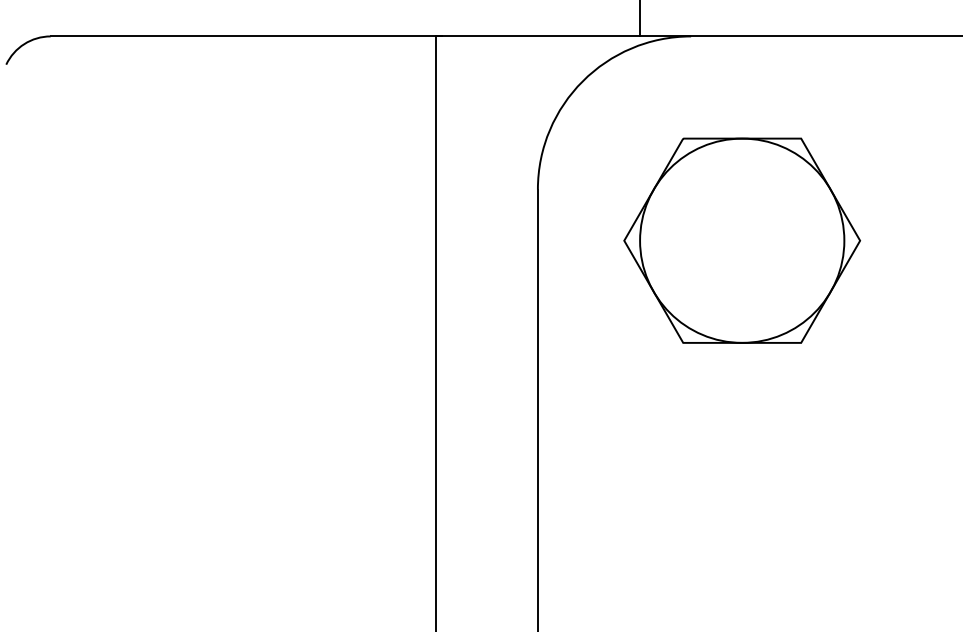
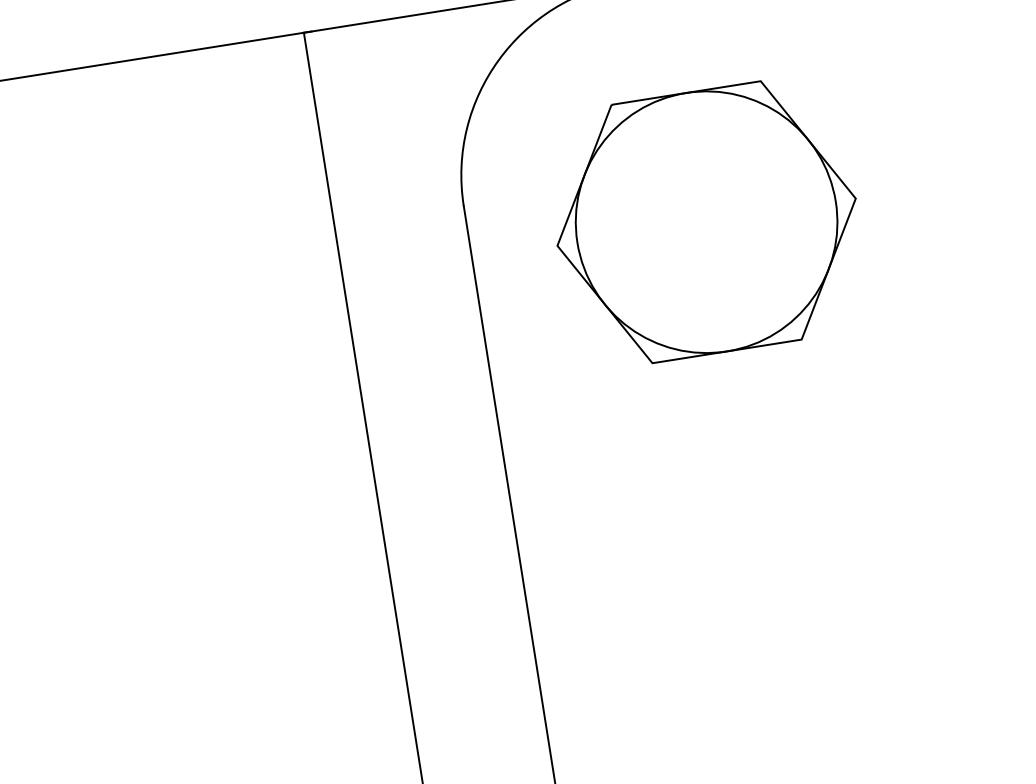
part: (741, 240) -> (705, 222), moved

